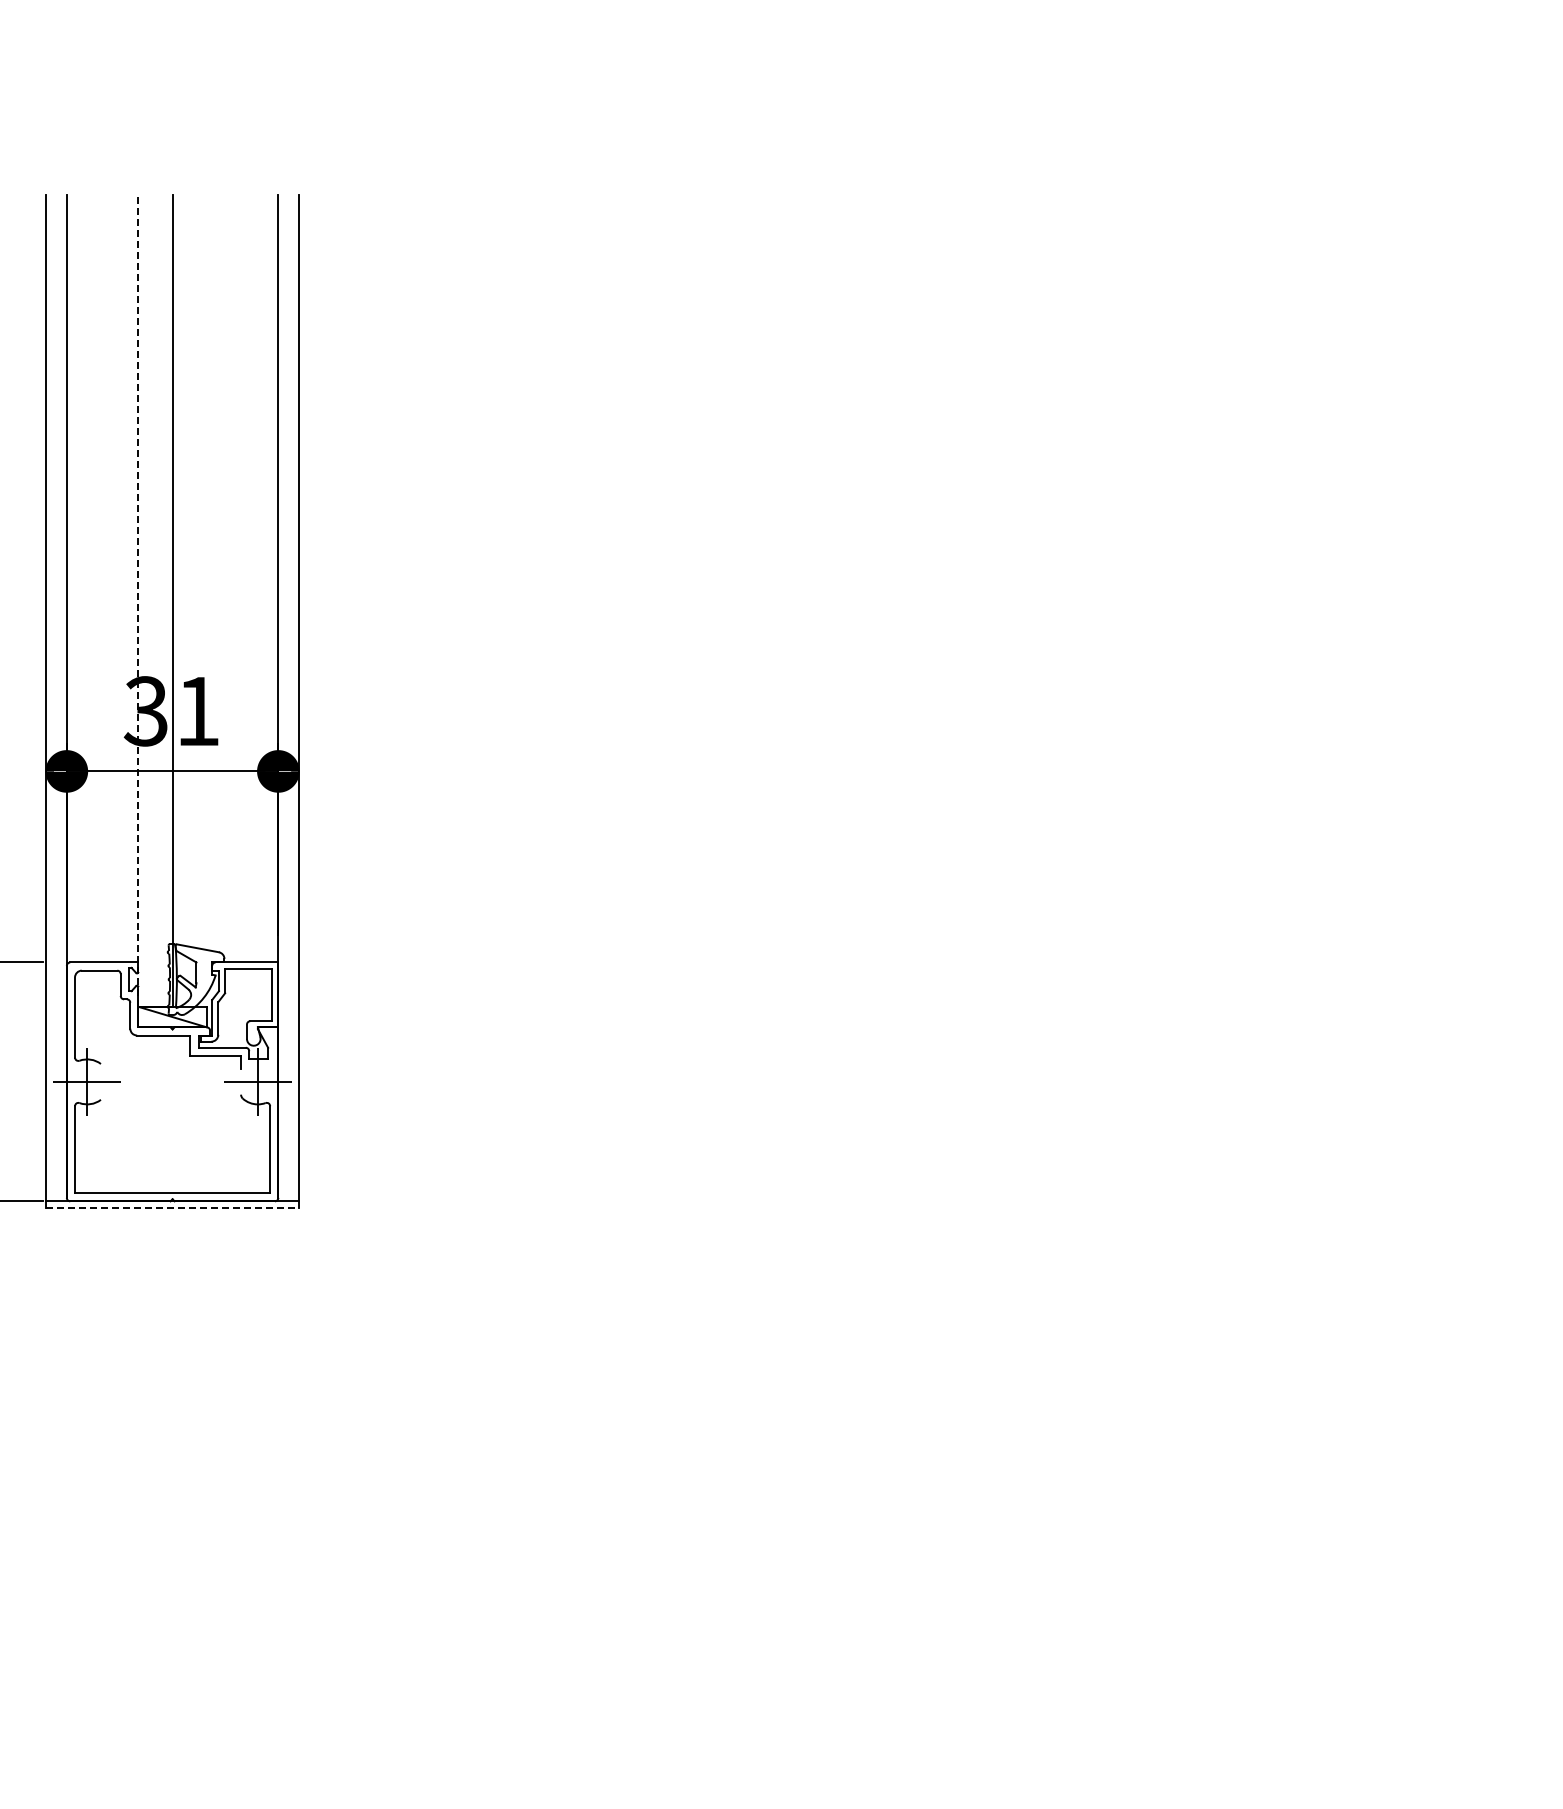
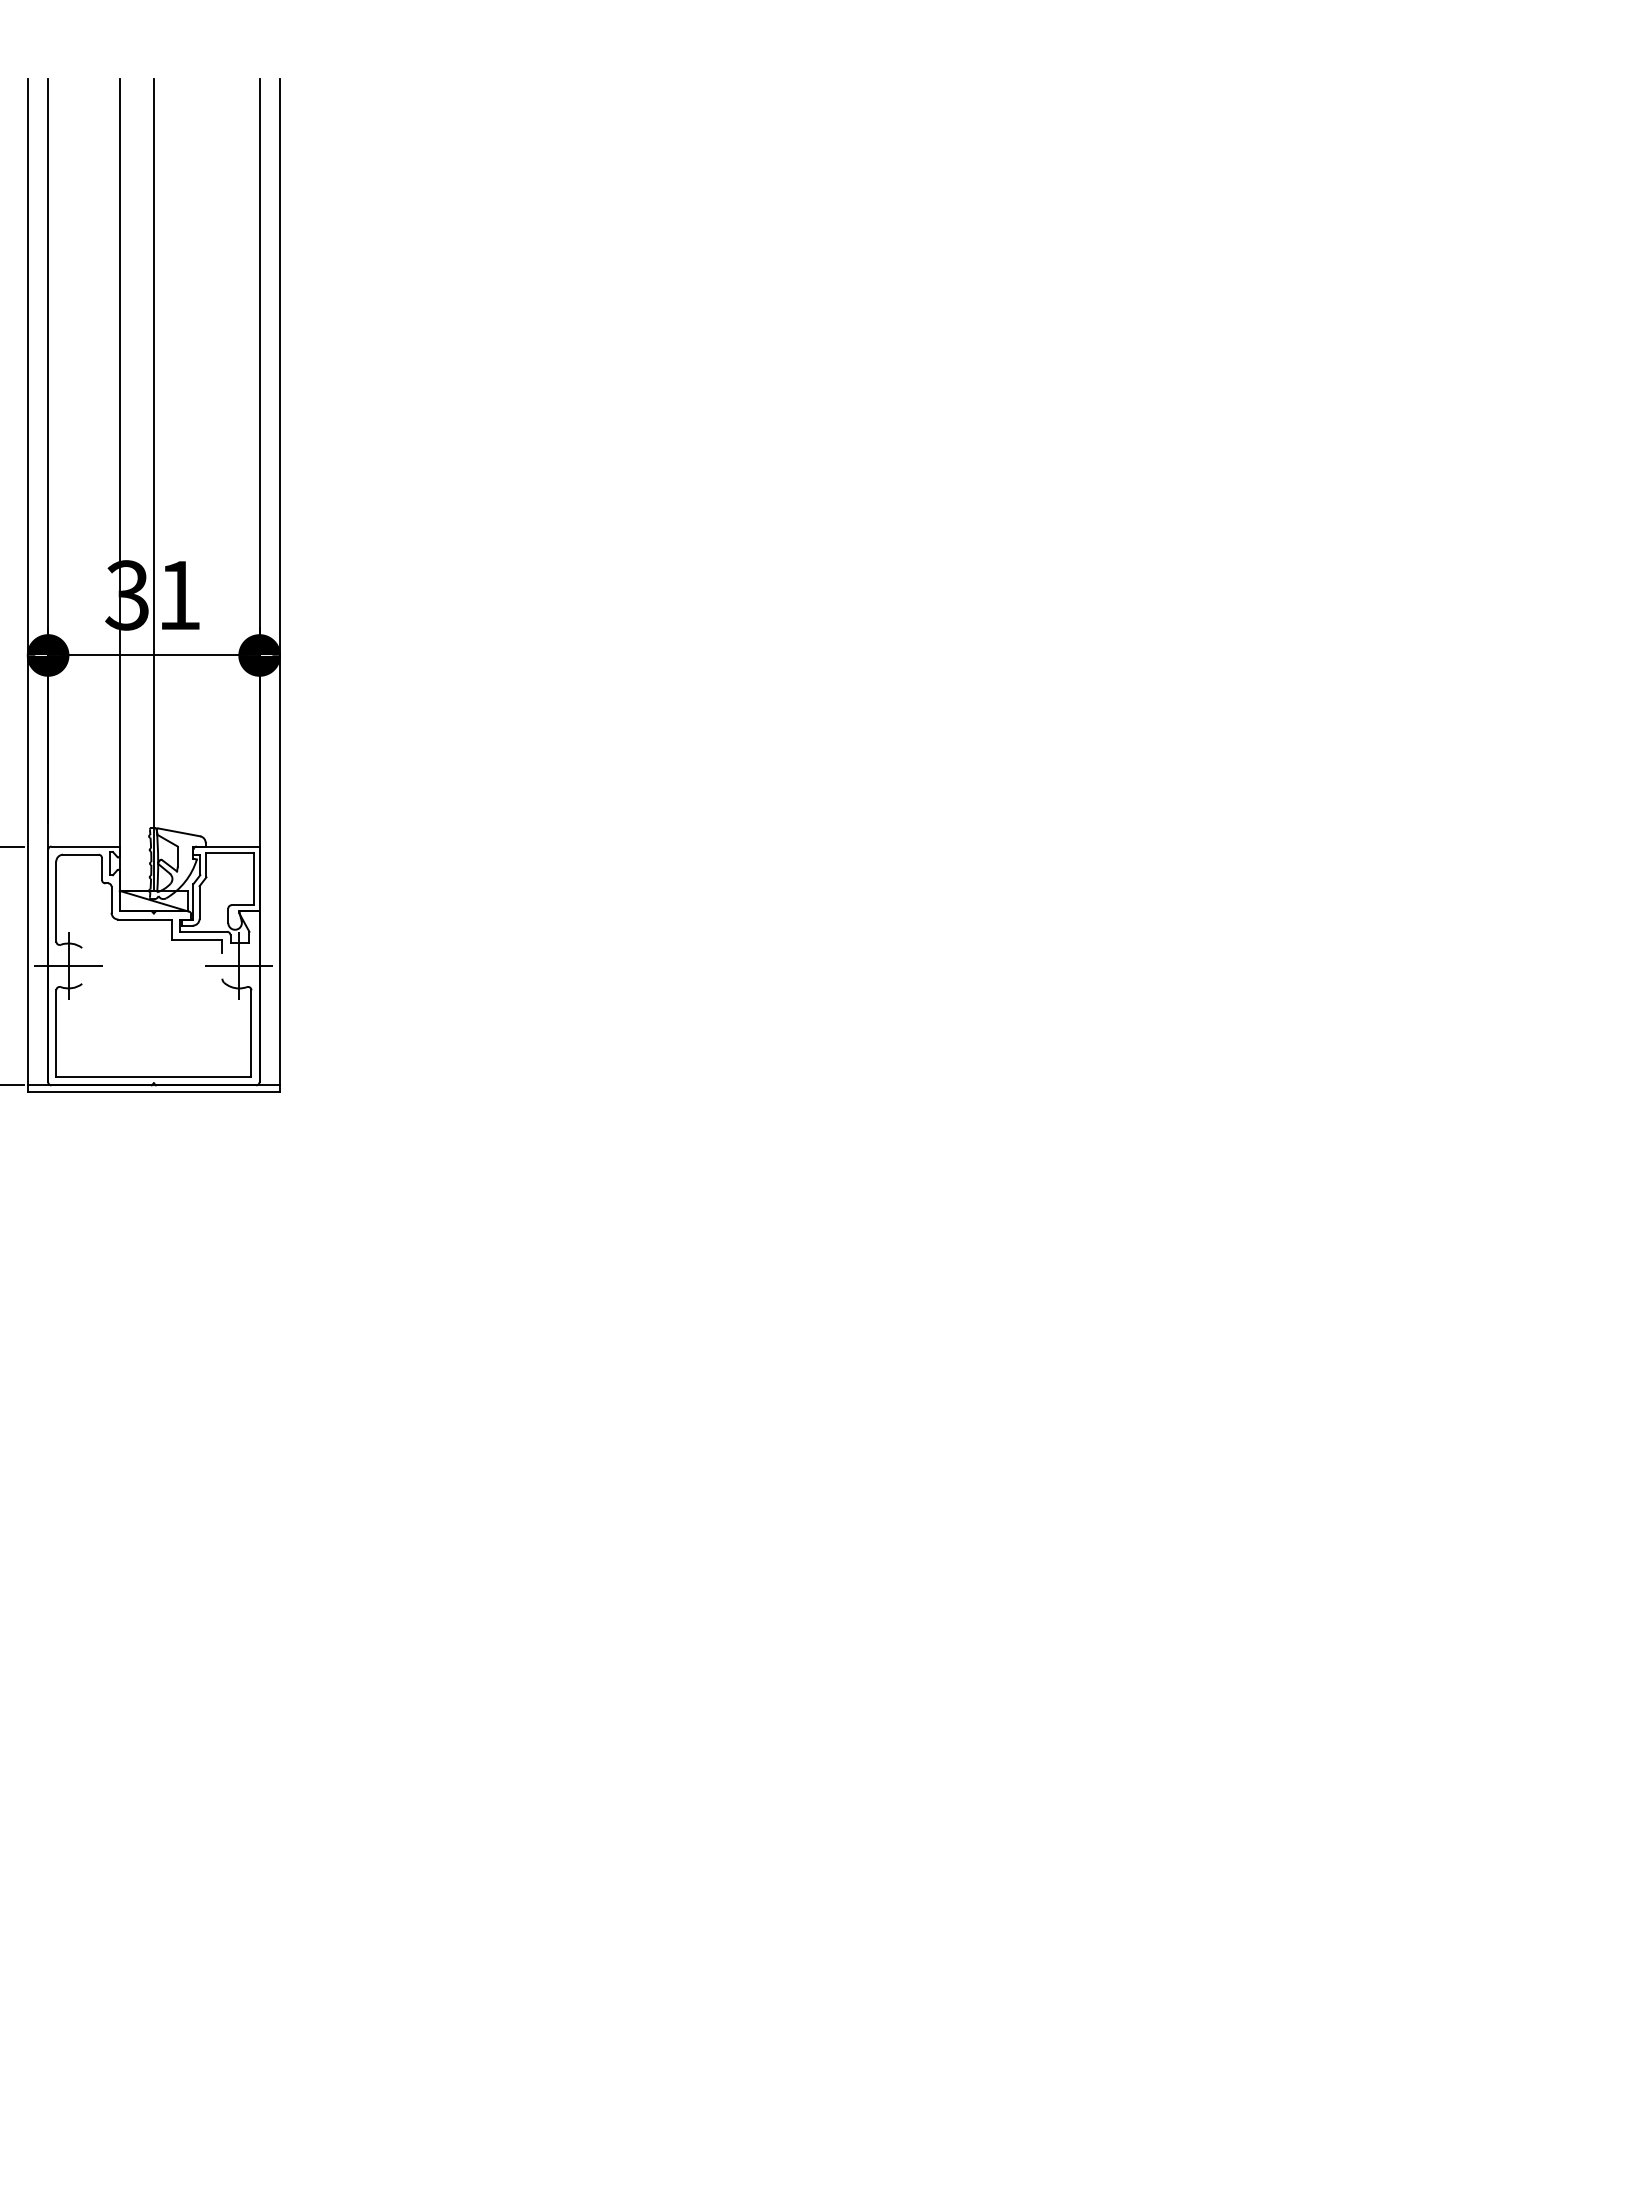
line: (138, 600) -> (119, 484), dashed -> solid
line: (173, 1208) -> (154, 1092), dashed -> solid

